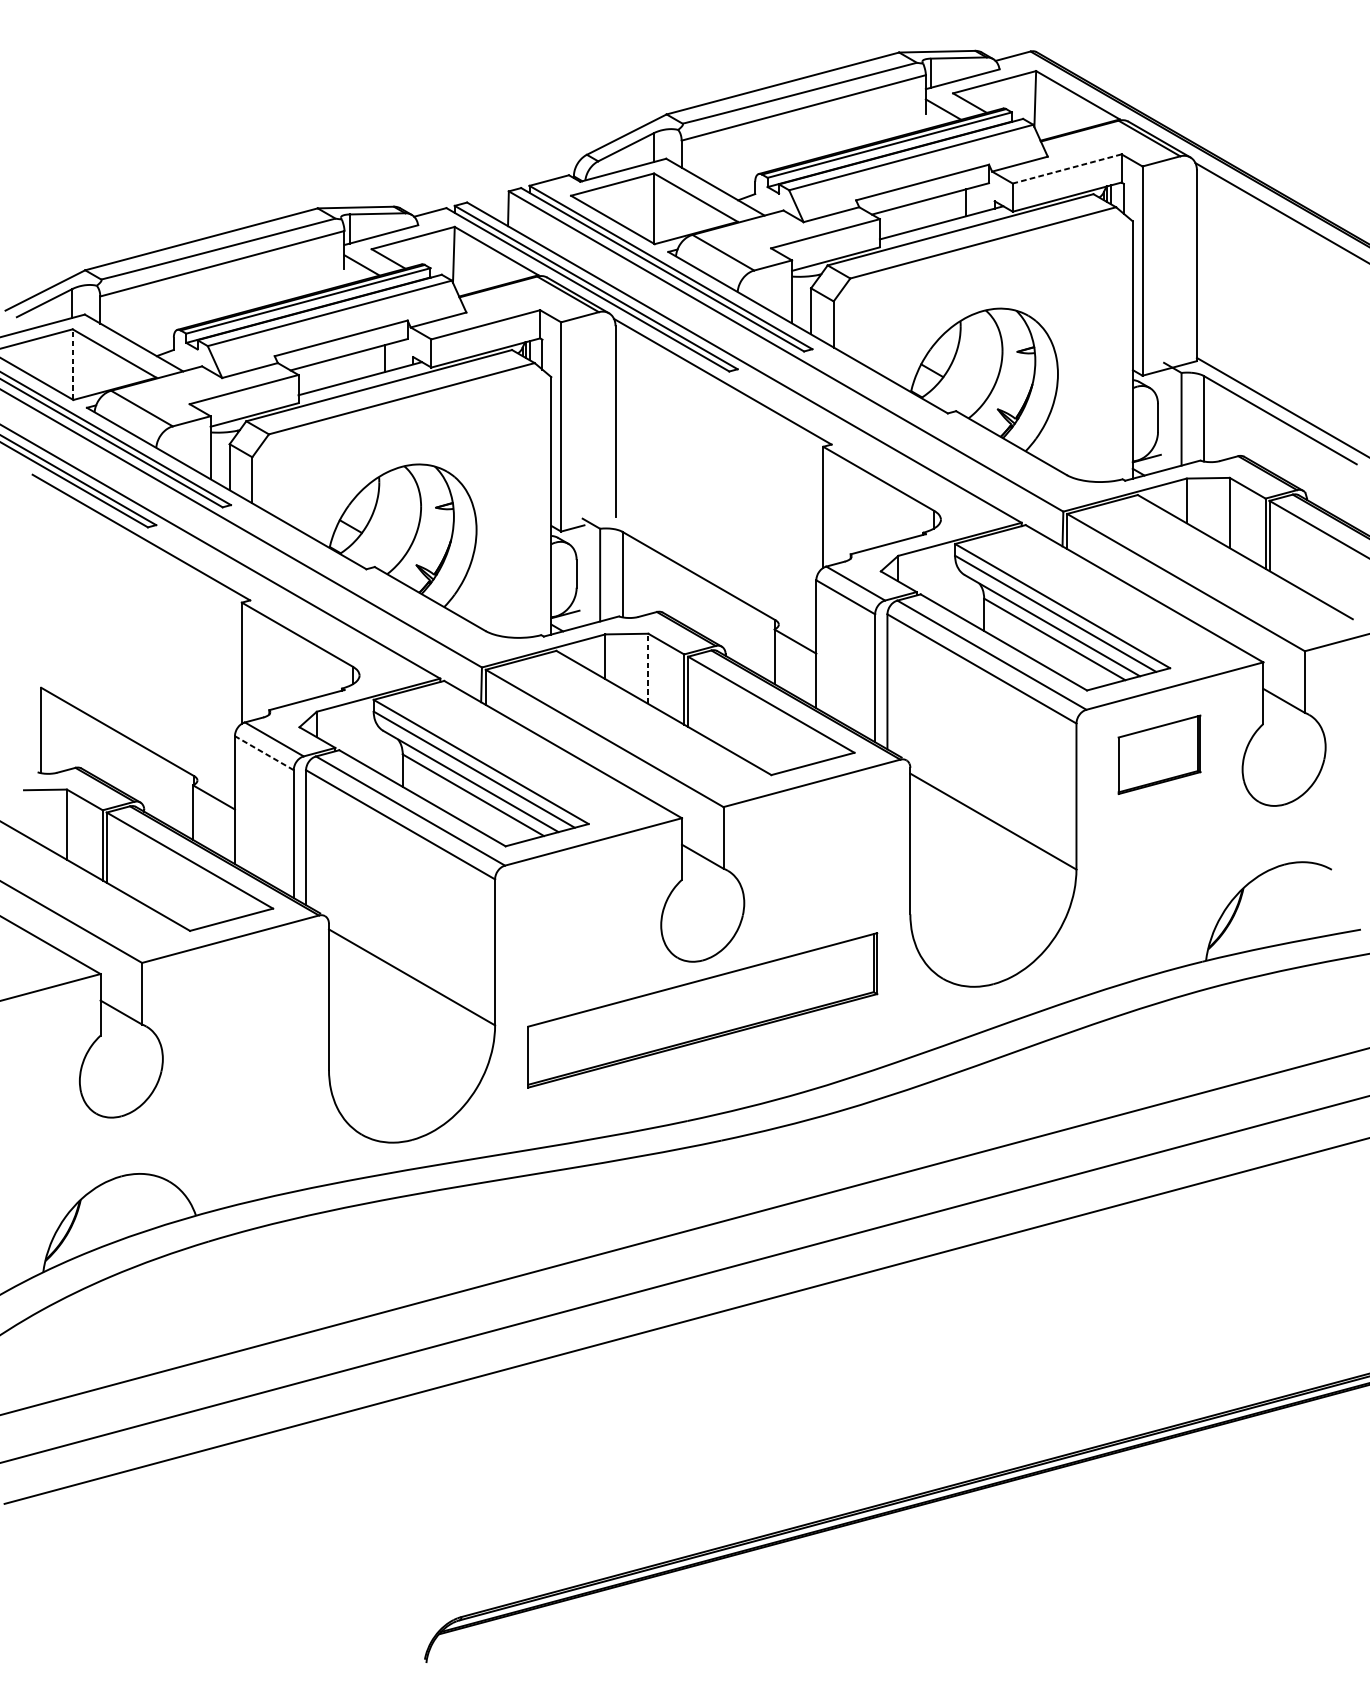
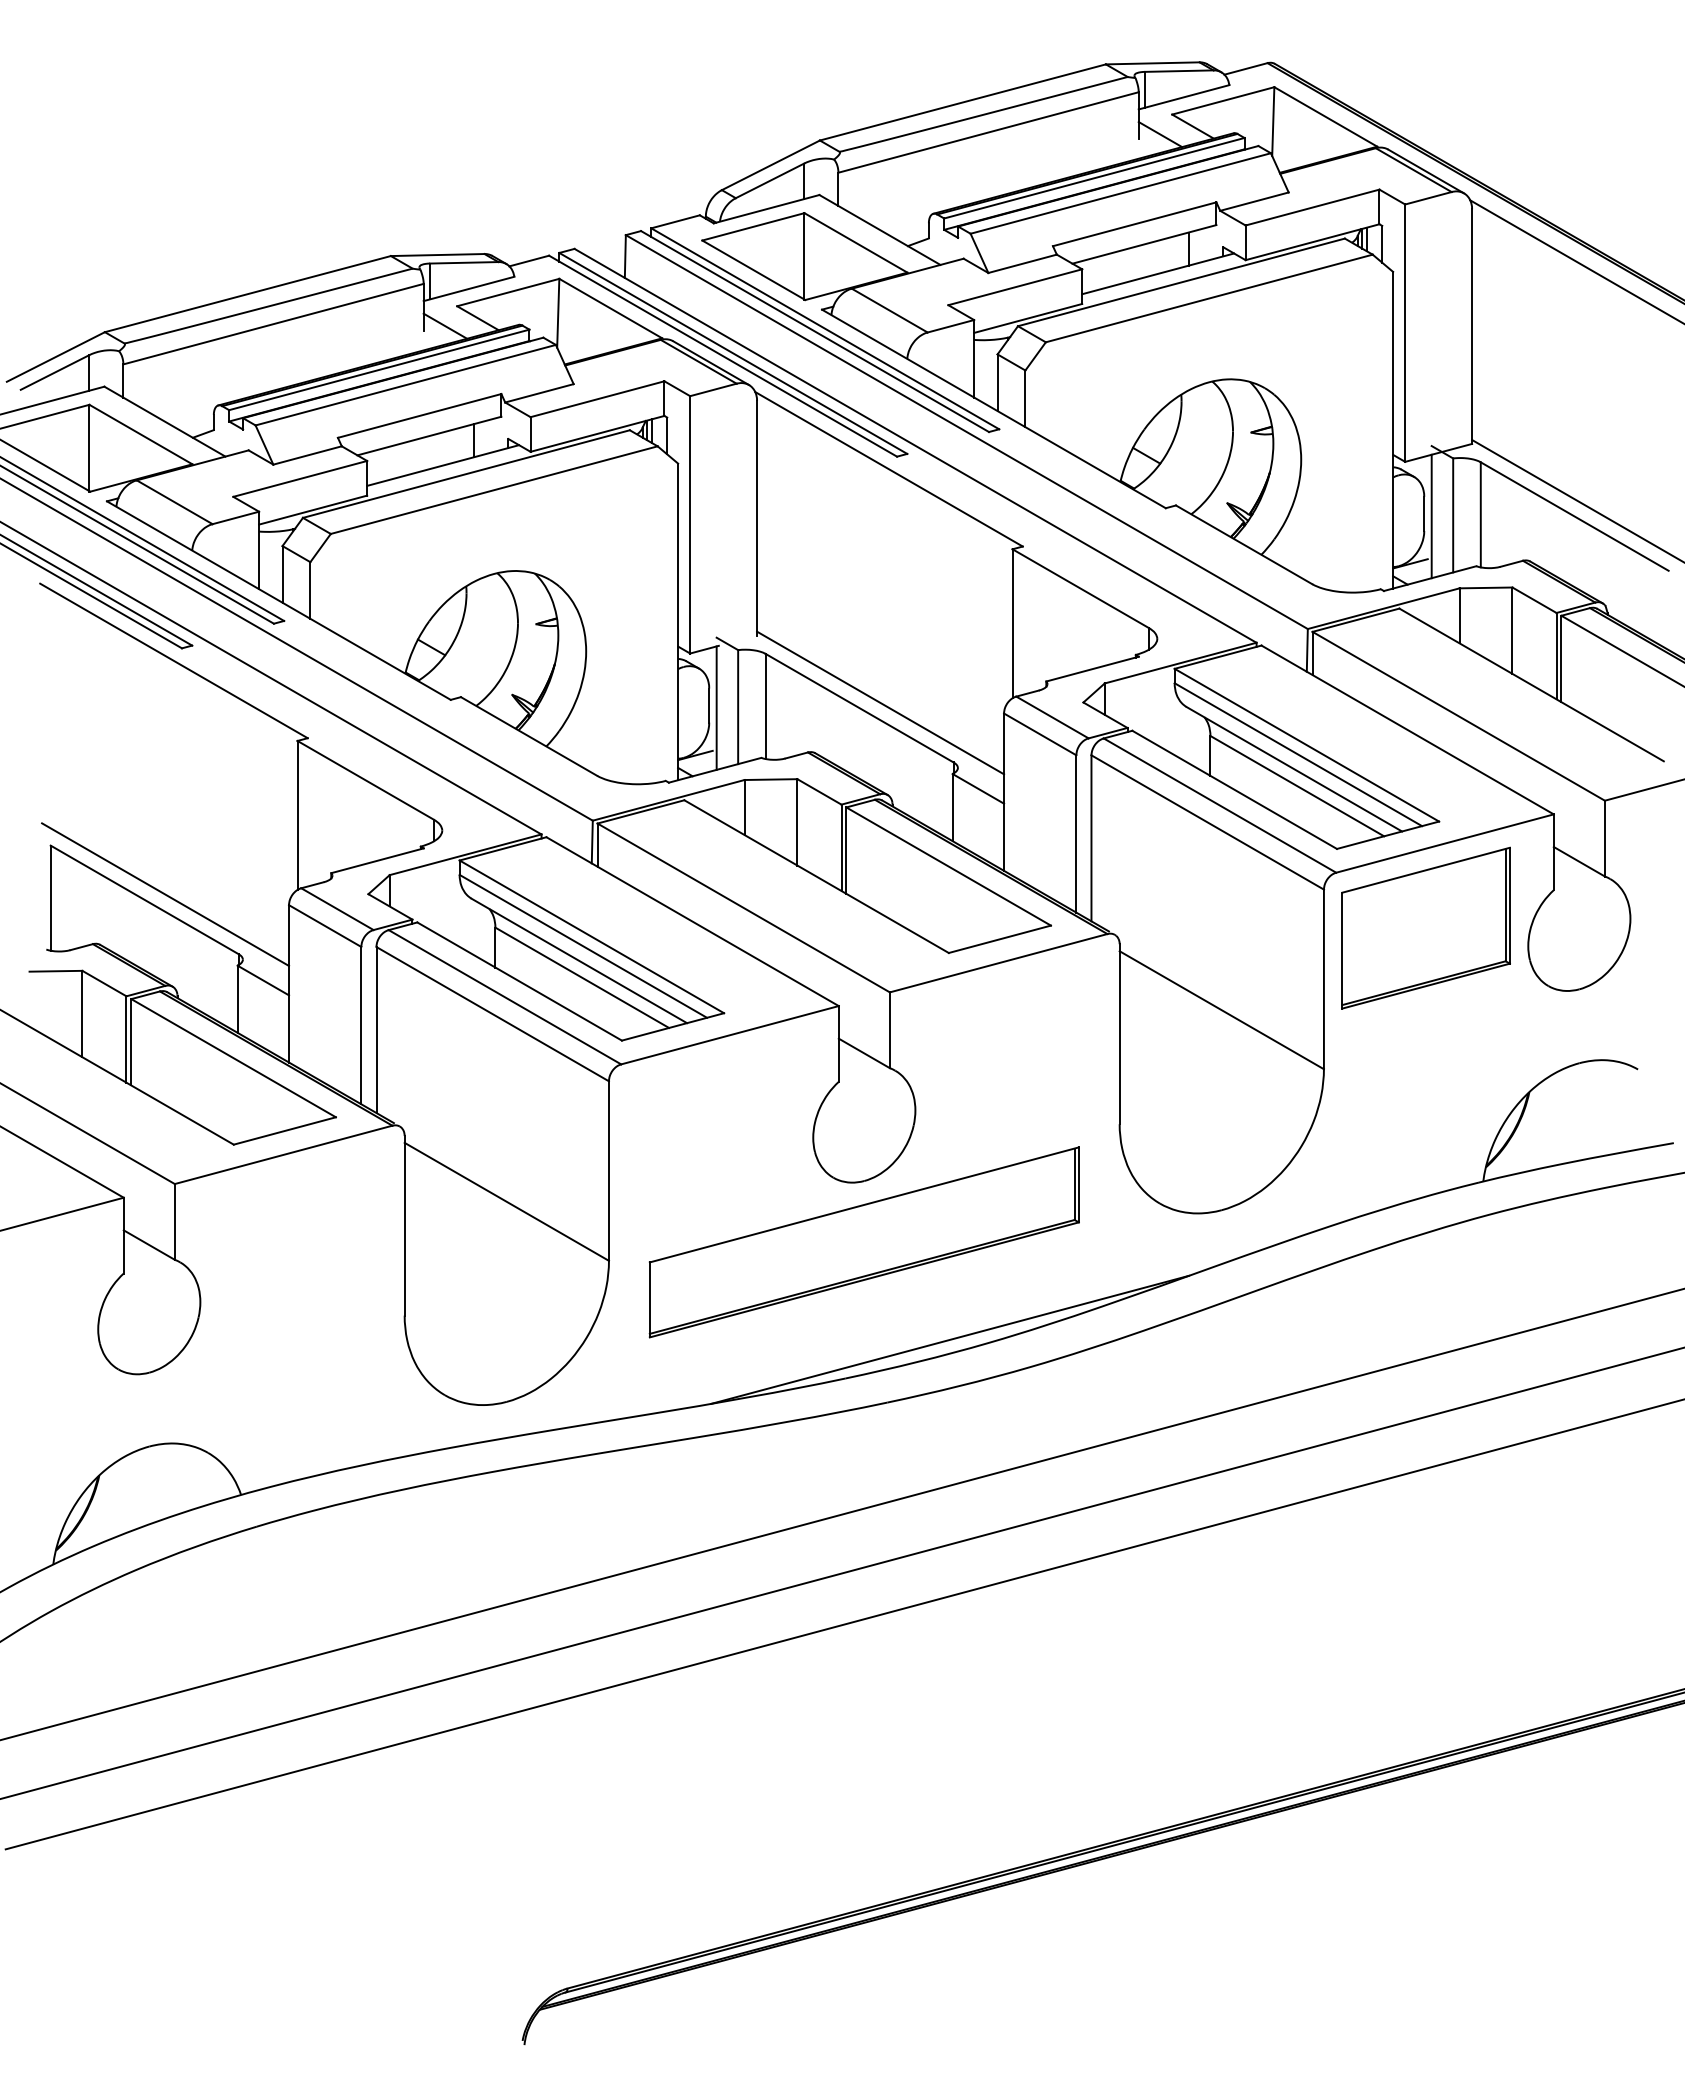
line: (1067, 168) -> (1312, 207), dashed -> solid
line: (72, 364) -> (89, 447), dashed -> solid
line: (1163, 420) -> (1431, 516), added
line: (715, 571) -> (880, 702), added
line: (582, 575) -> (716, 707), added
line: (648, 668) -> (797, 821), dashed -> solid
line: (134, 727) -> (165, 894), added
line: (264, 753) -> (325, 926), dashed -> solid
part: (1159, 754) -> (1425, 927), size x1.67
line: (772, 1089) -> (950, 1339), added

